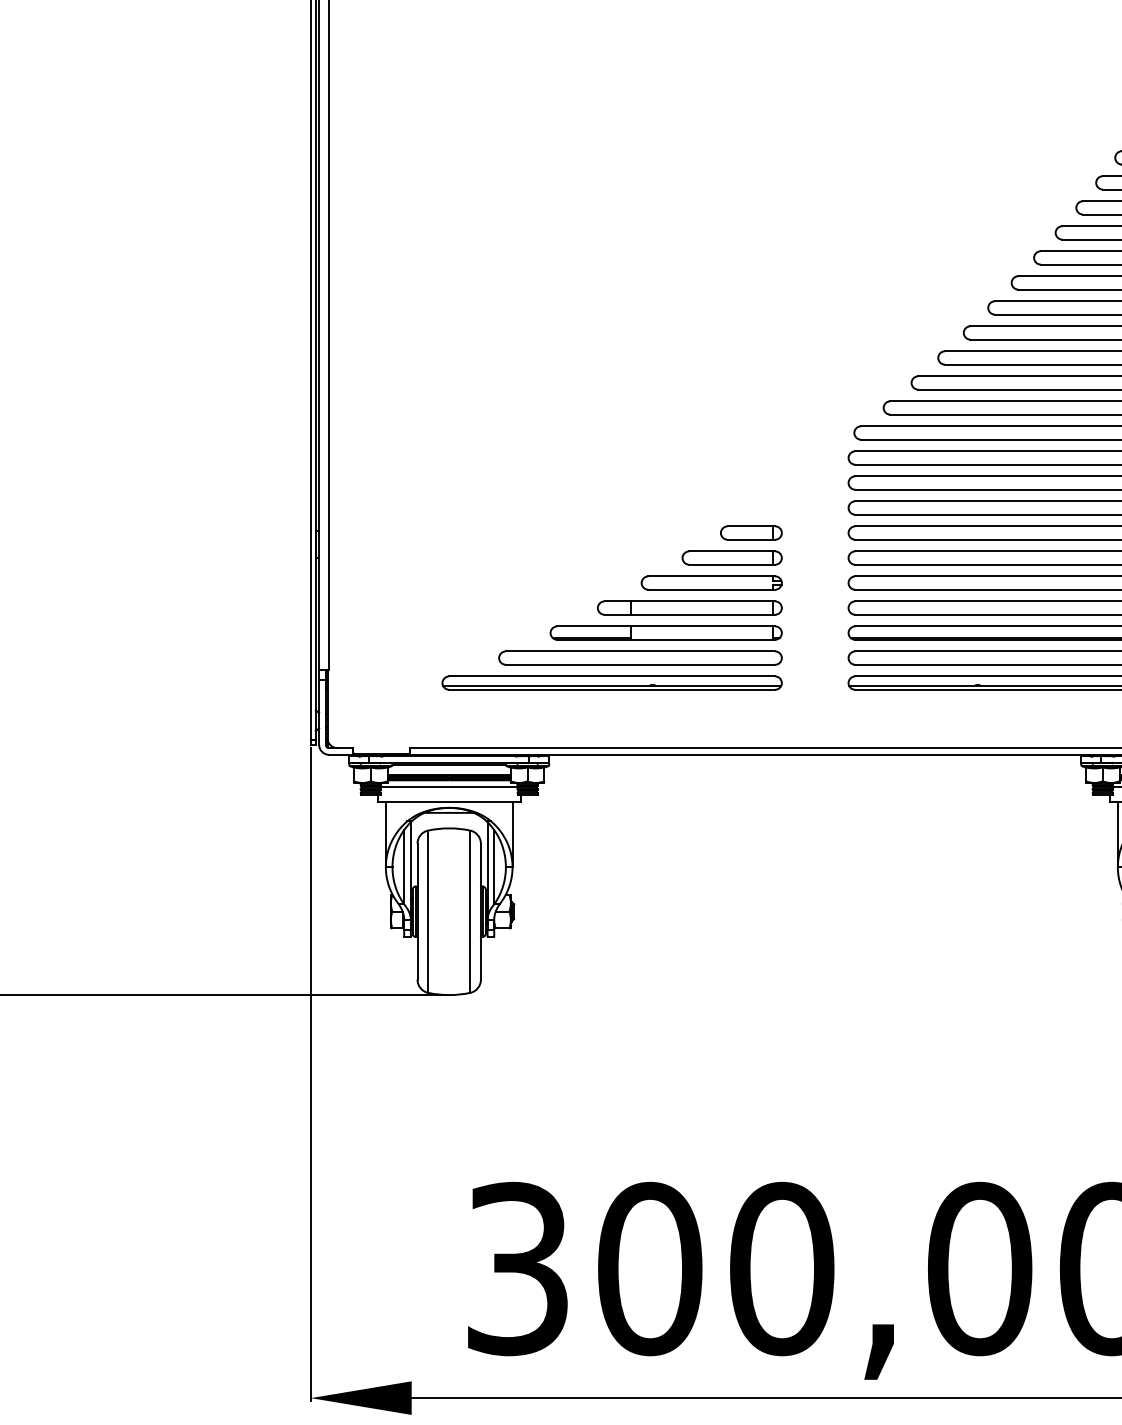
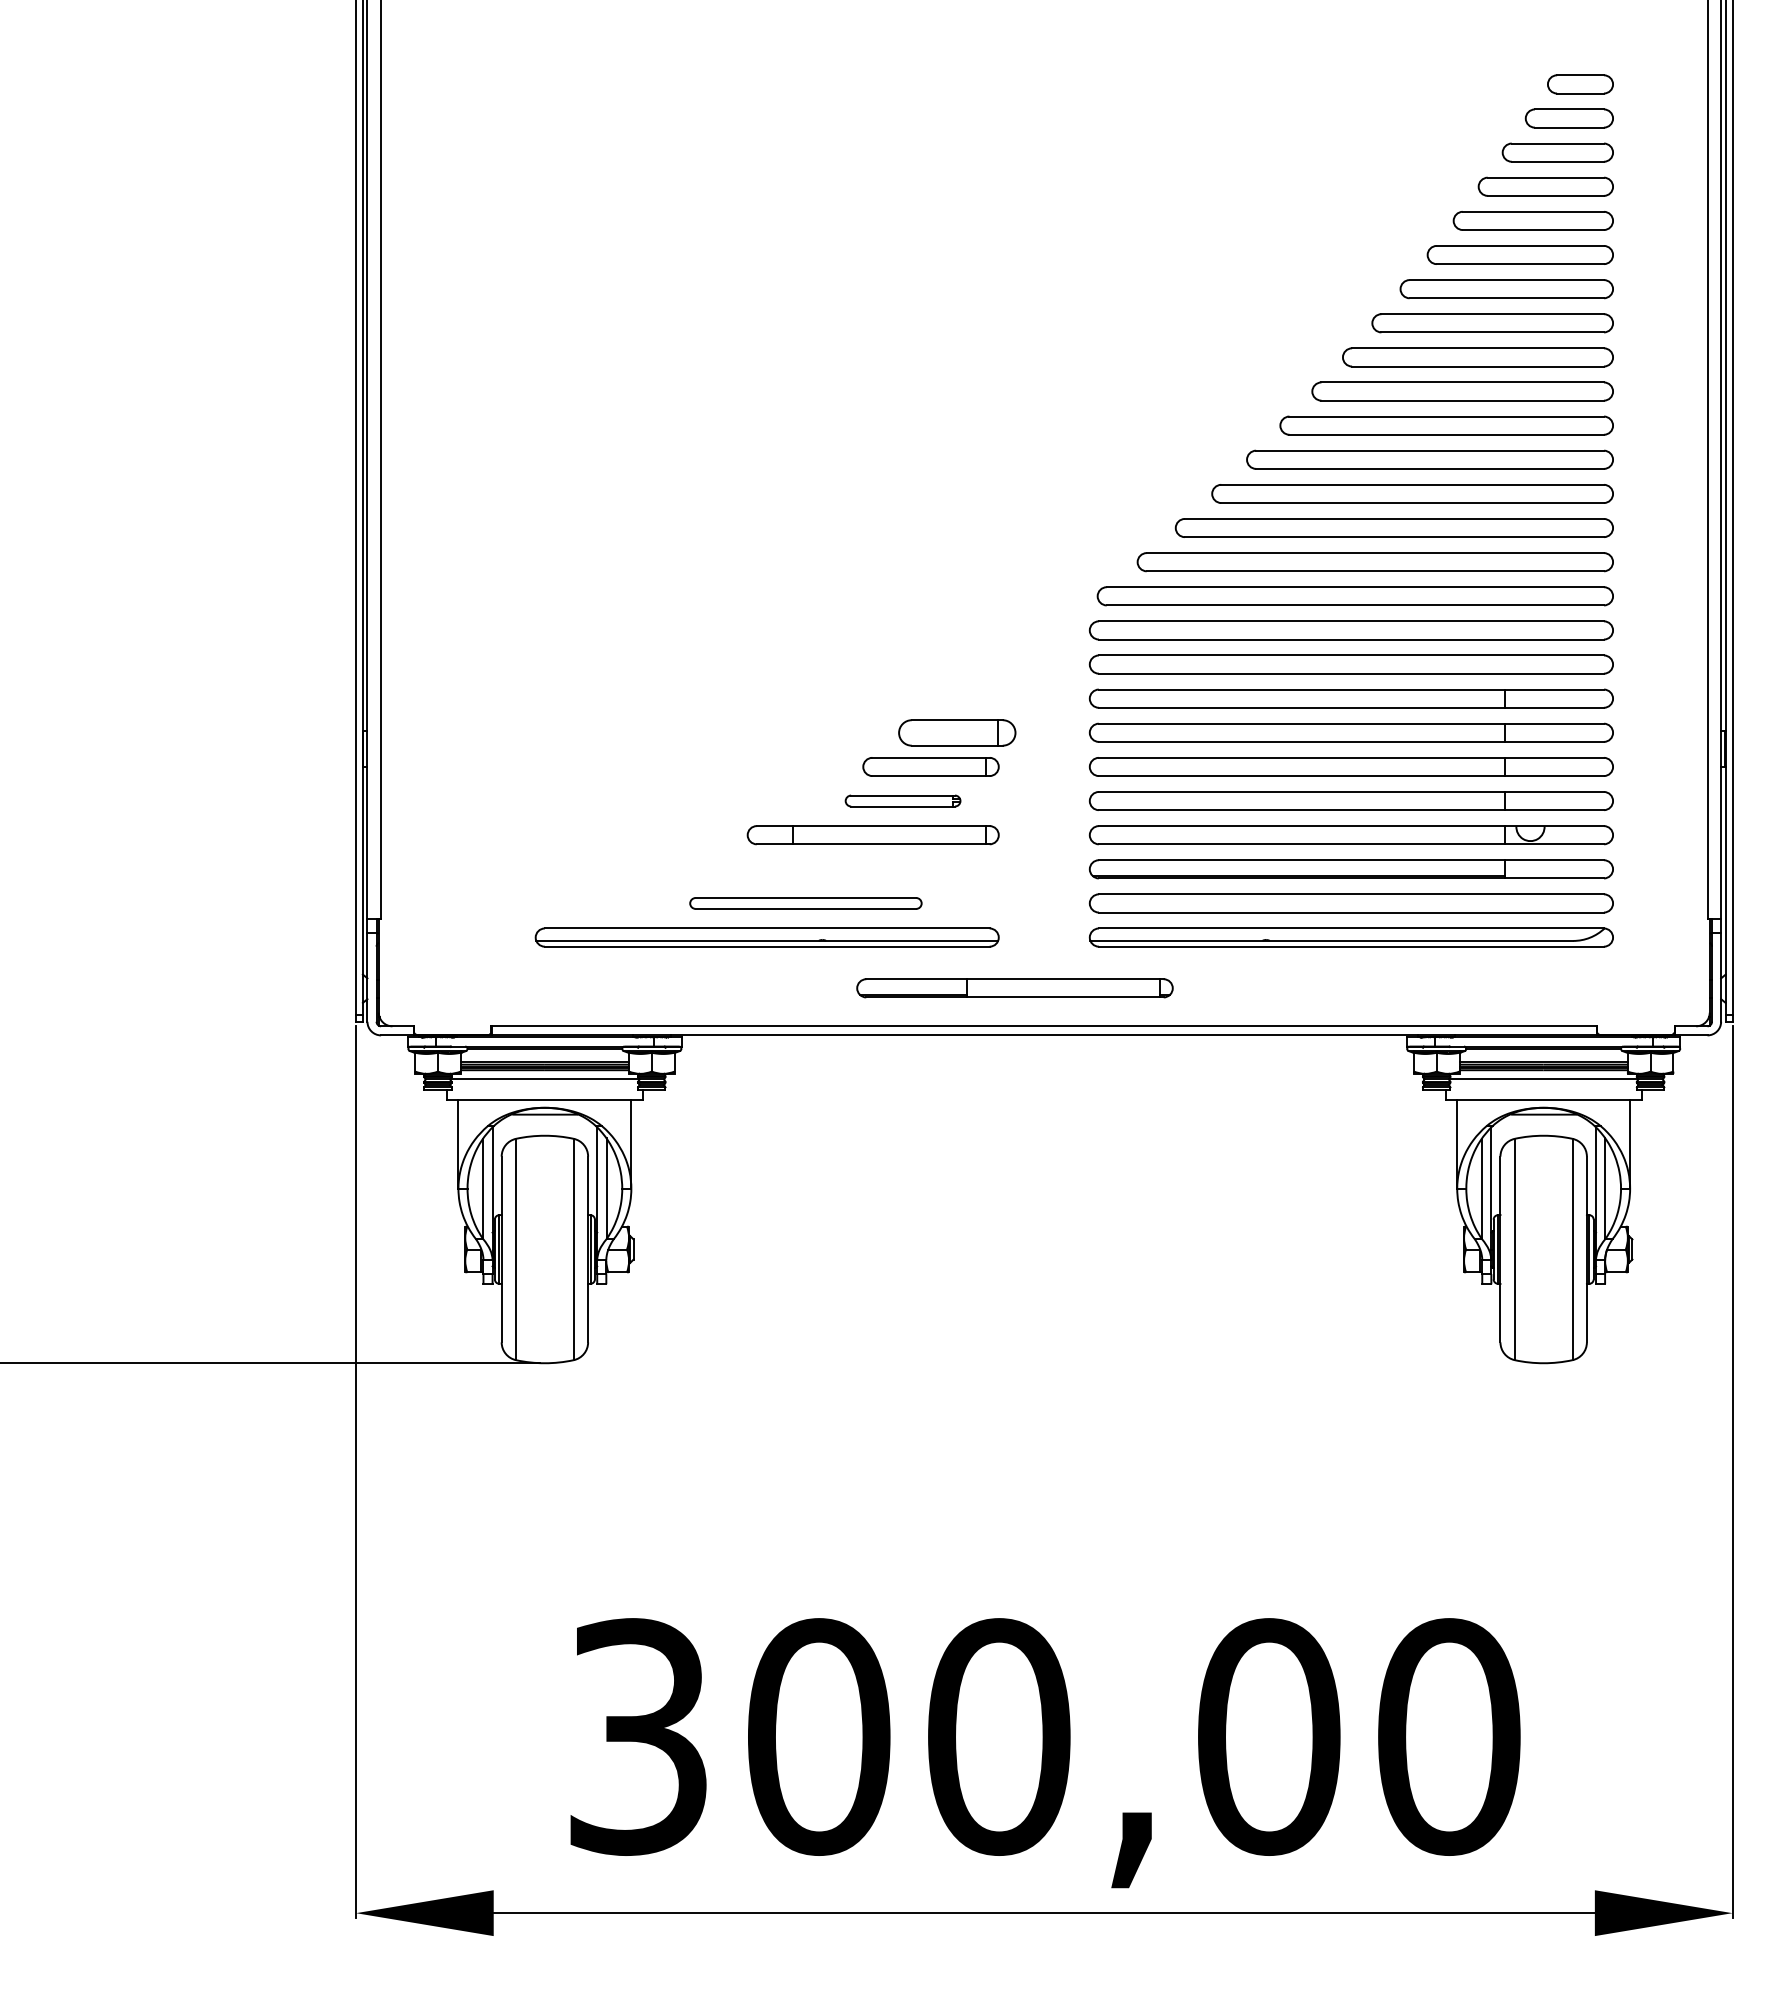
part: (750, 532) -> (956, 732), size x1.4
part: (711, 582) -> (902, 800), size x0.6
part: (665, 633) -> (1014, 988), moved
part: (640, 658) -> (805, 903), size x0.6

